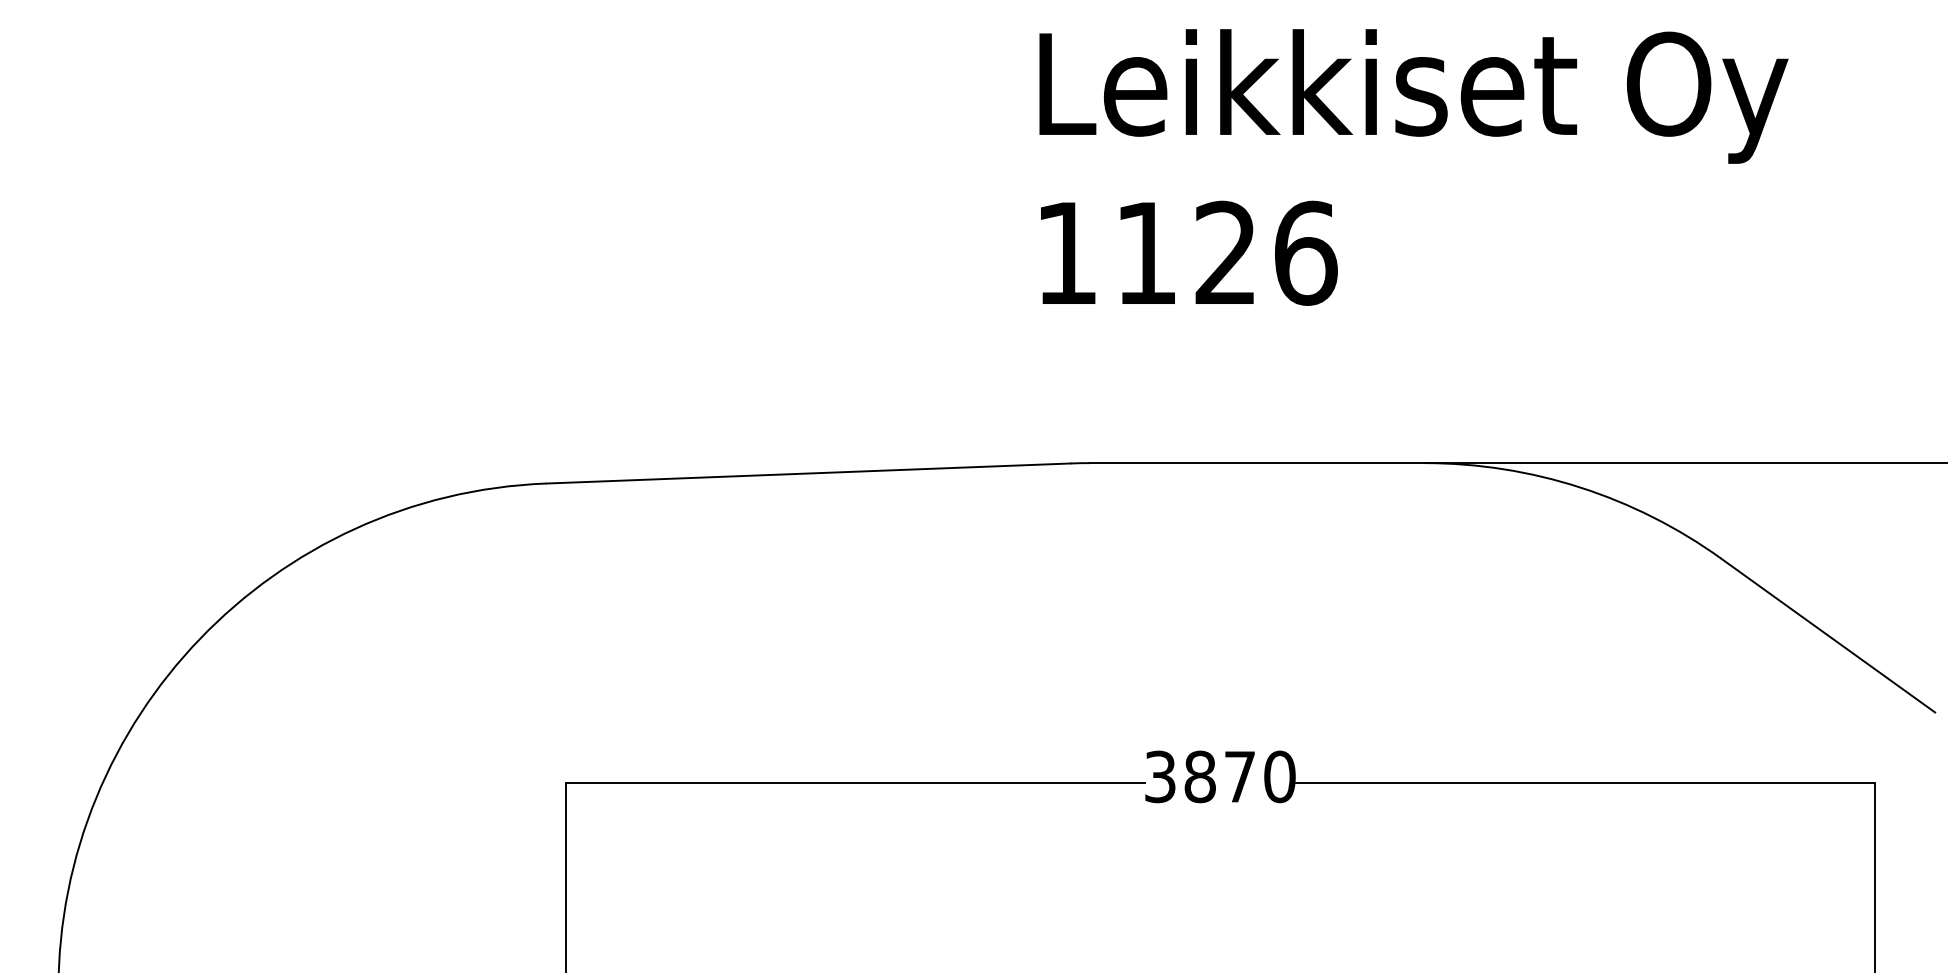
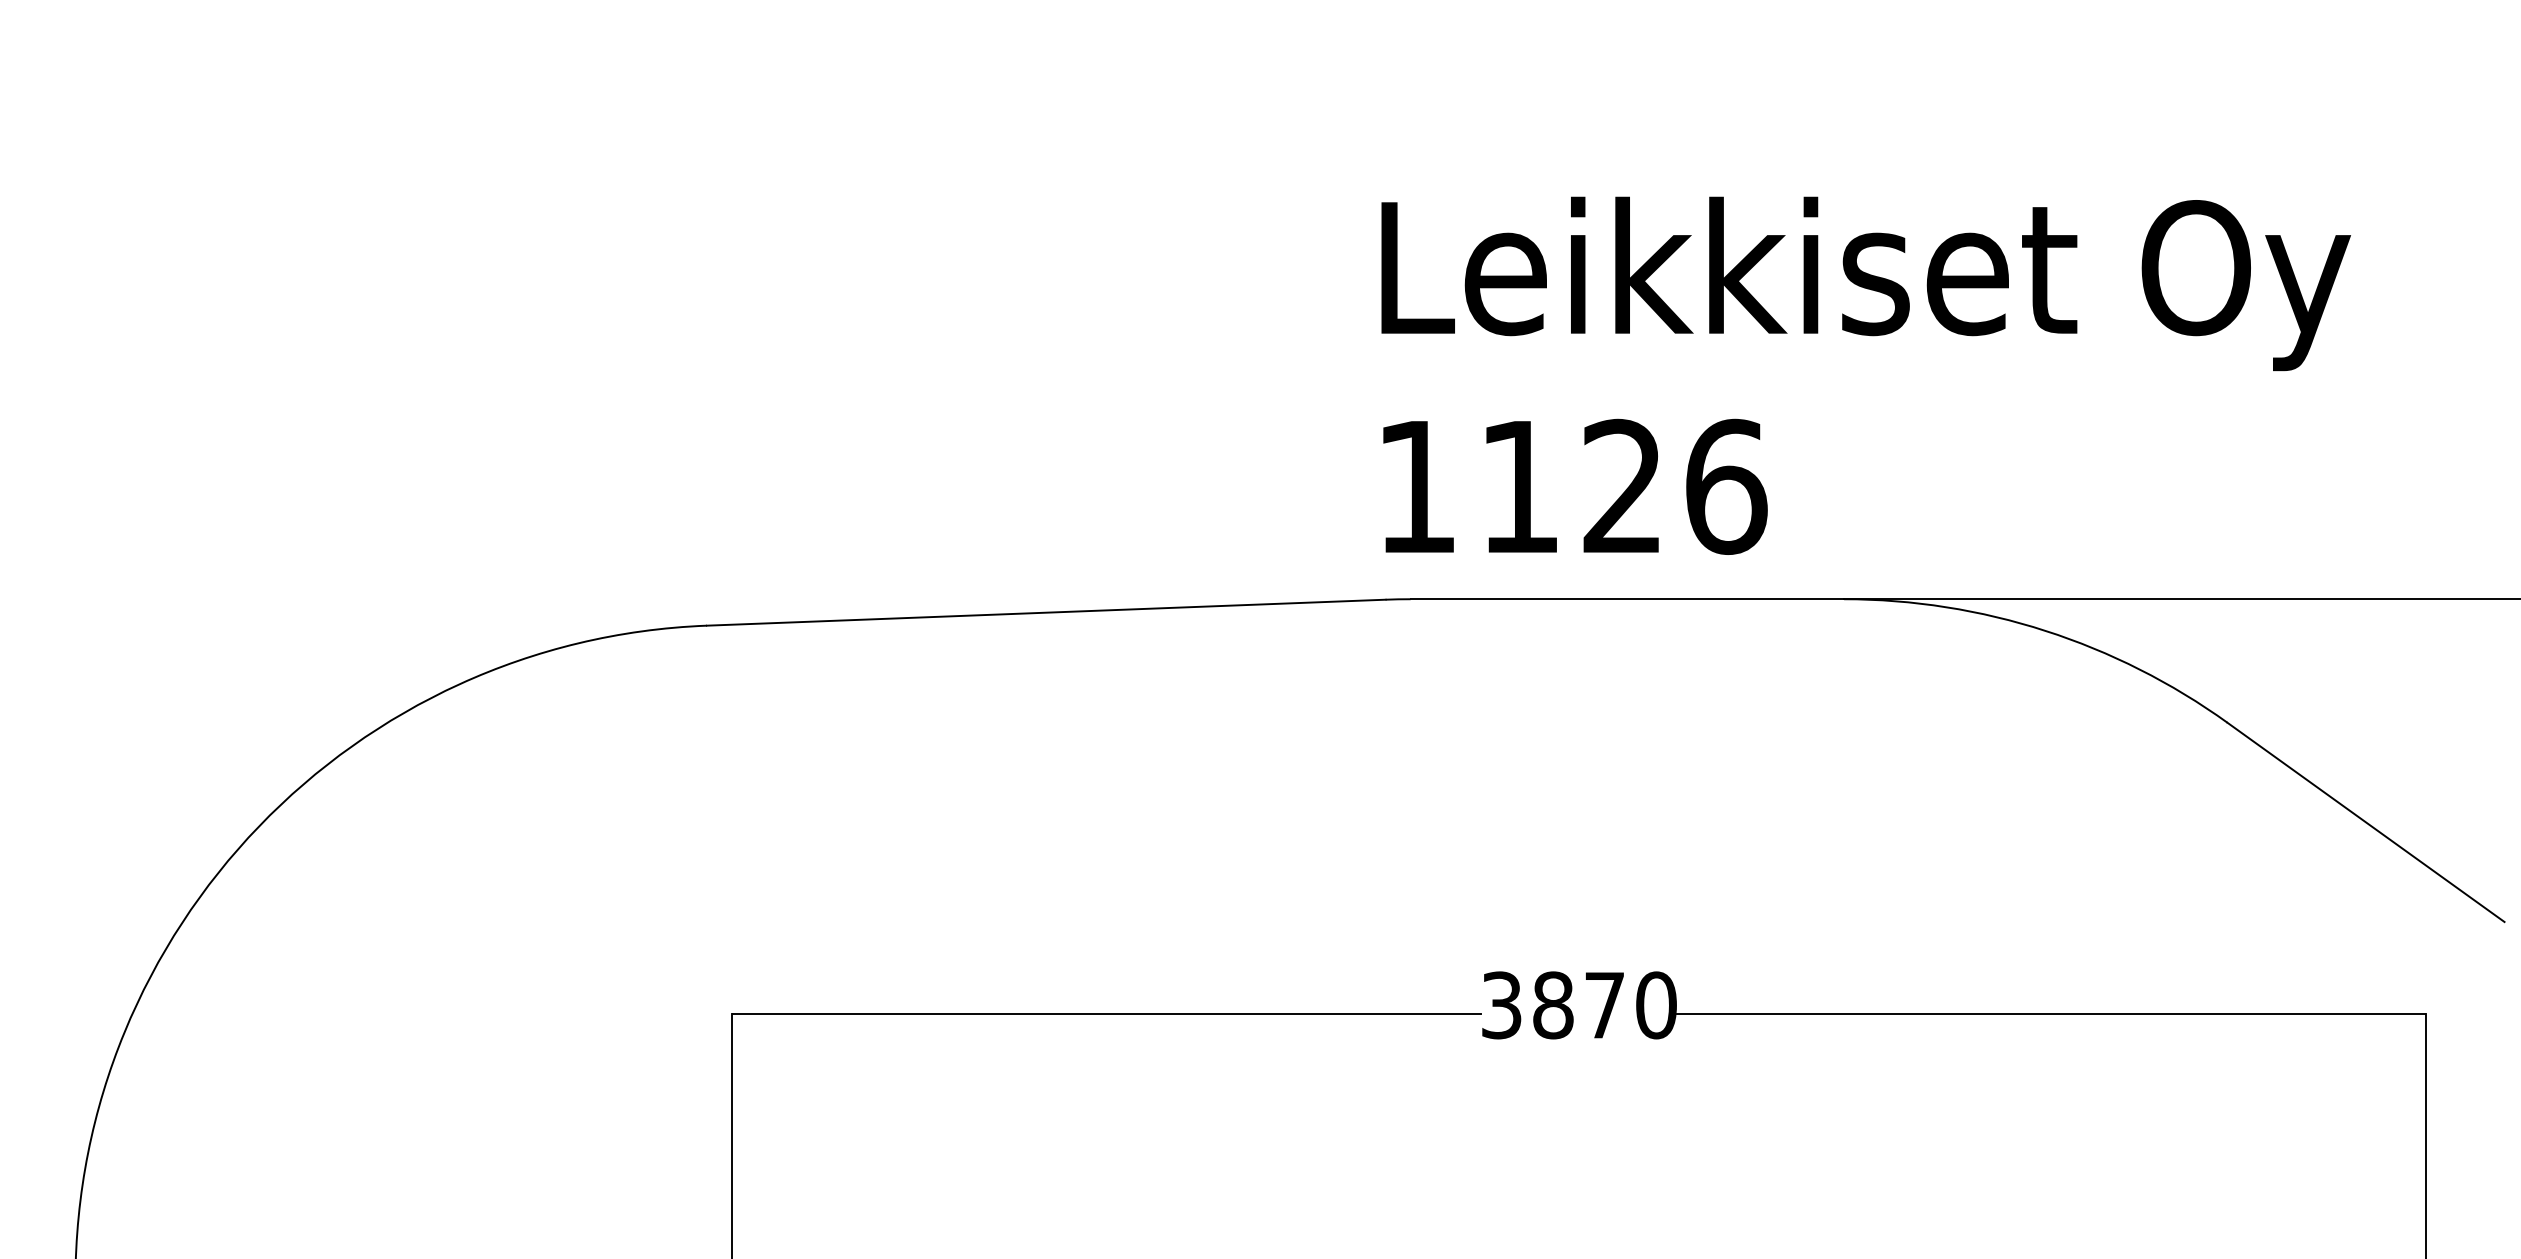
text: (1413, 167) -> (1865, 375), moved

